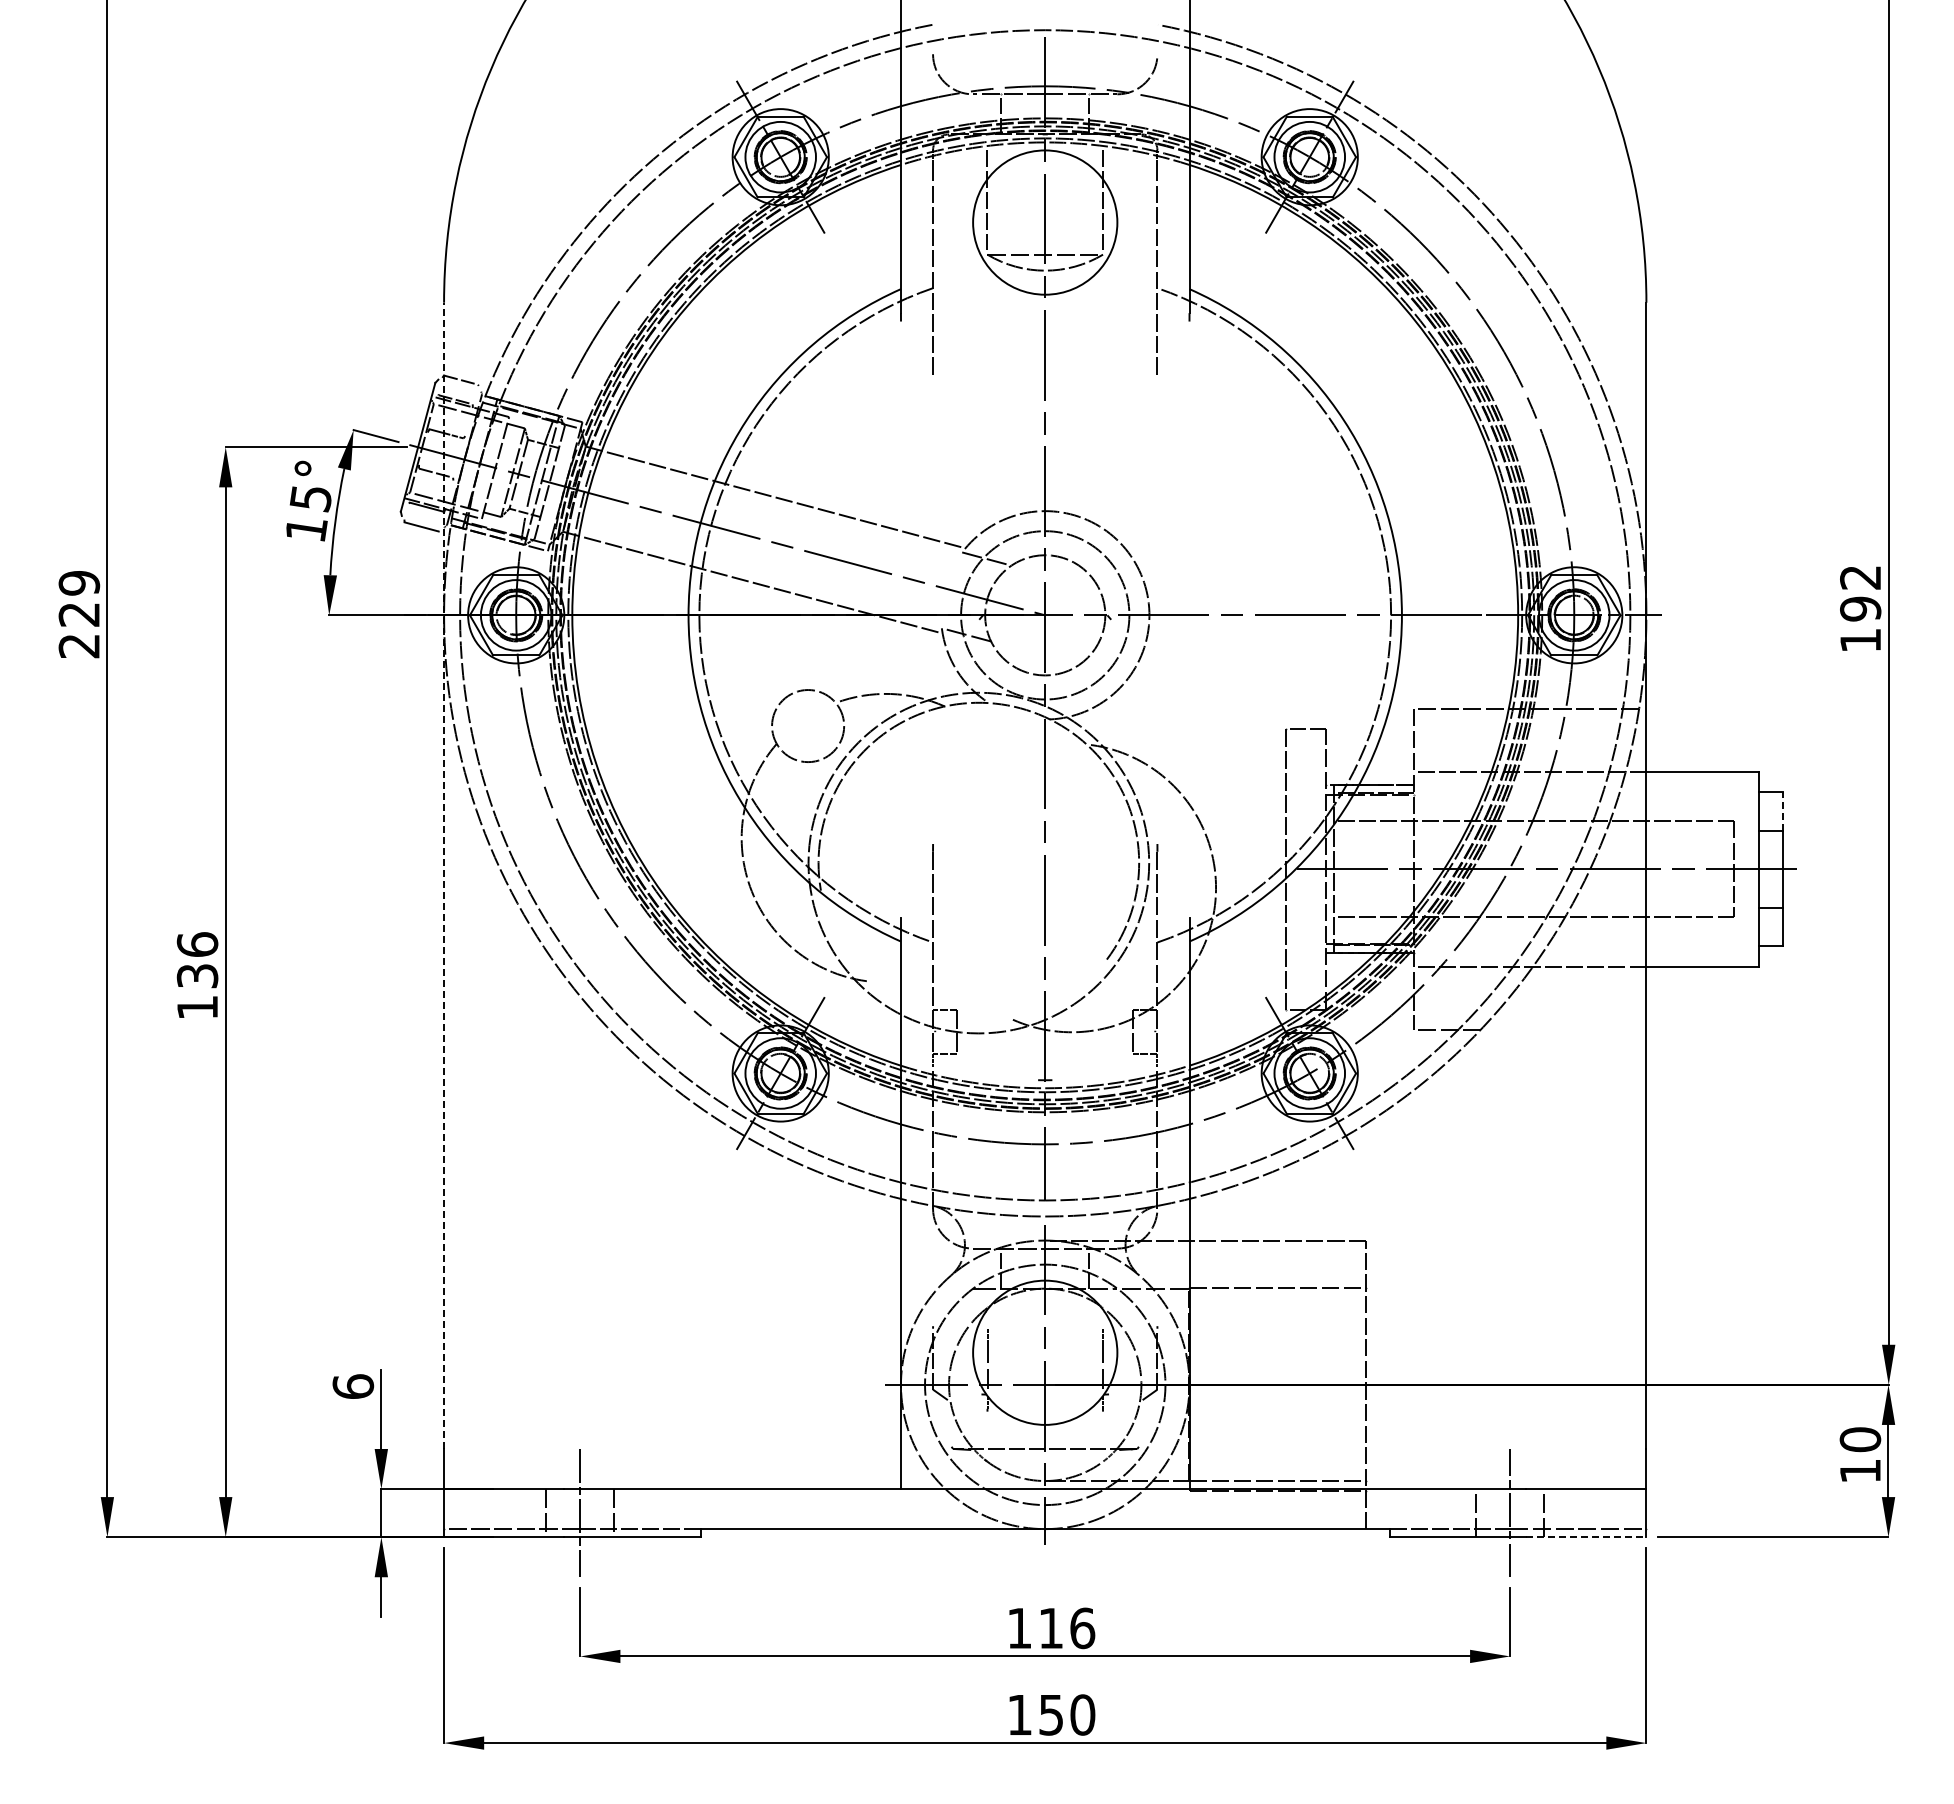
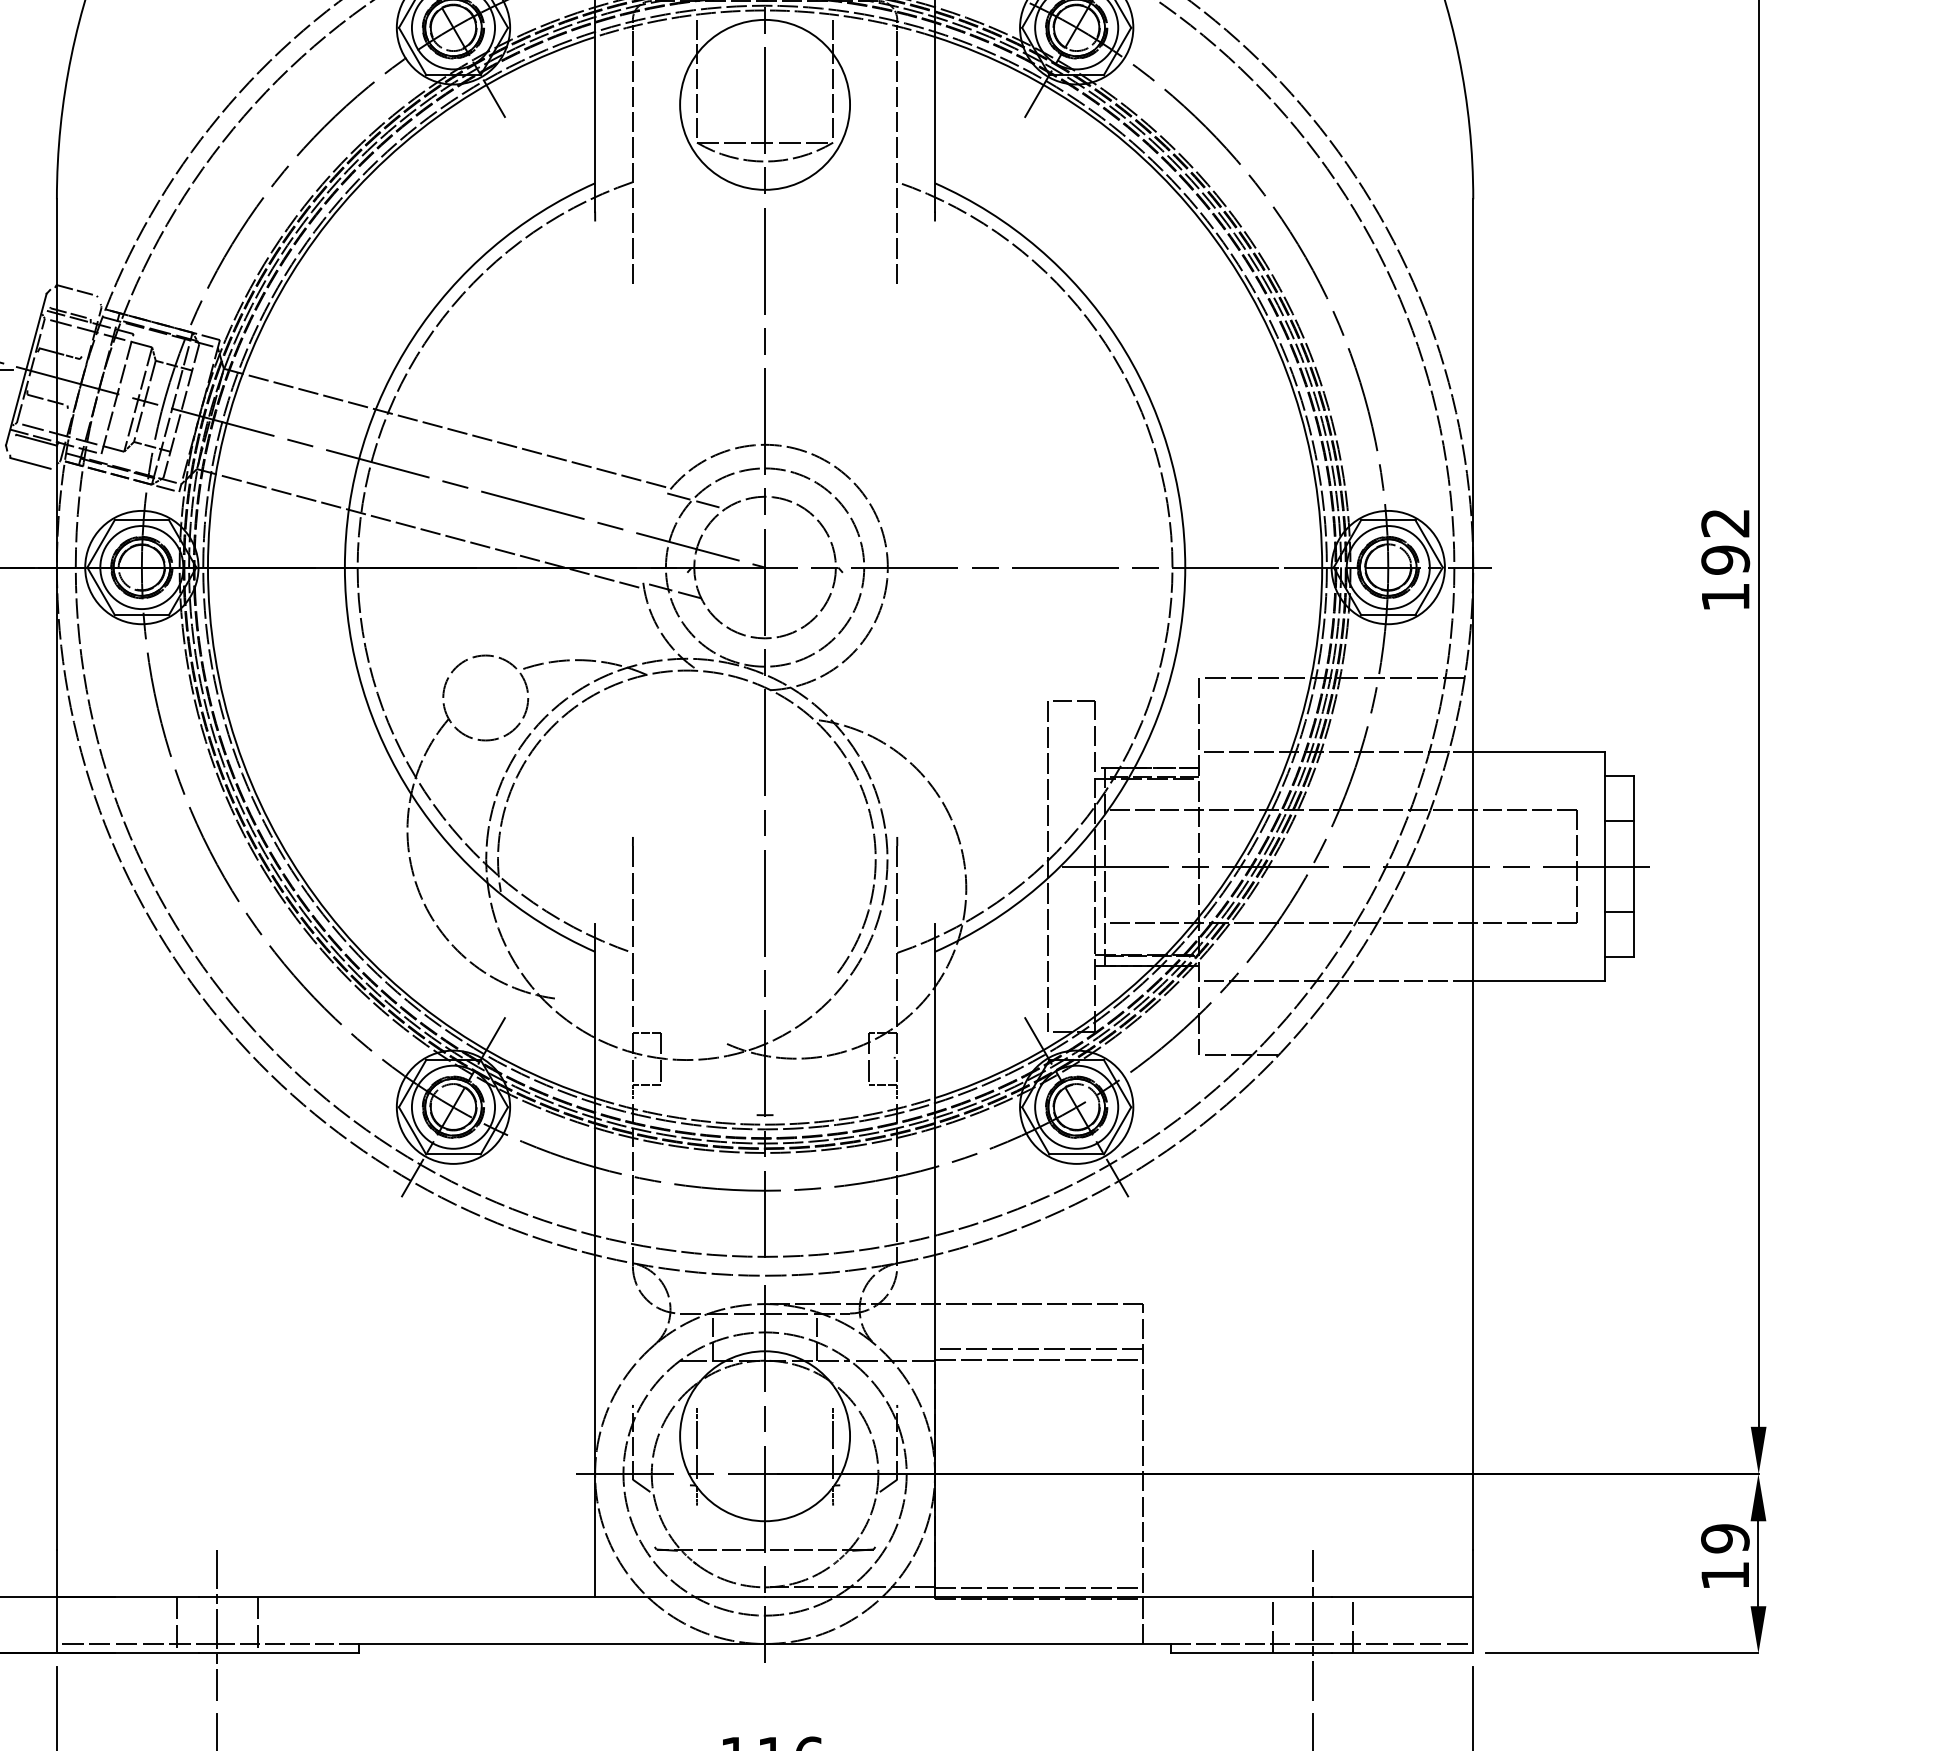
line: (1782, 811) -> (1633, 798), dashed -> solid
line: (444, 875) -> (57, 874), dashed -> solid
line: (1277, 1278) -> (1038, 1348), added
text: (1860, 1439) -> (1725, 1538), 10 -> 19
line: (1586, 1537) -> (1402, 1653), dashed -> solid

